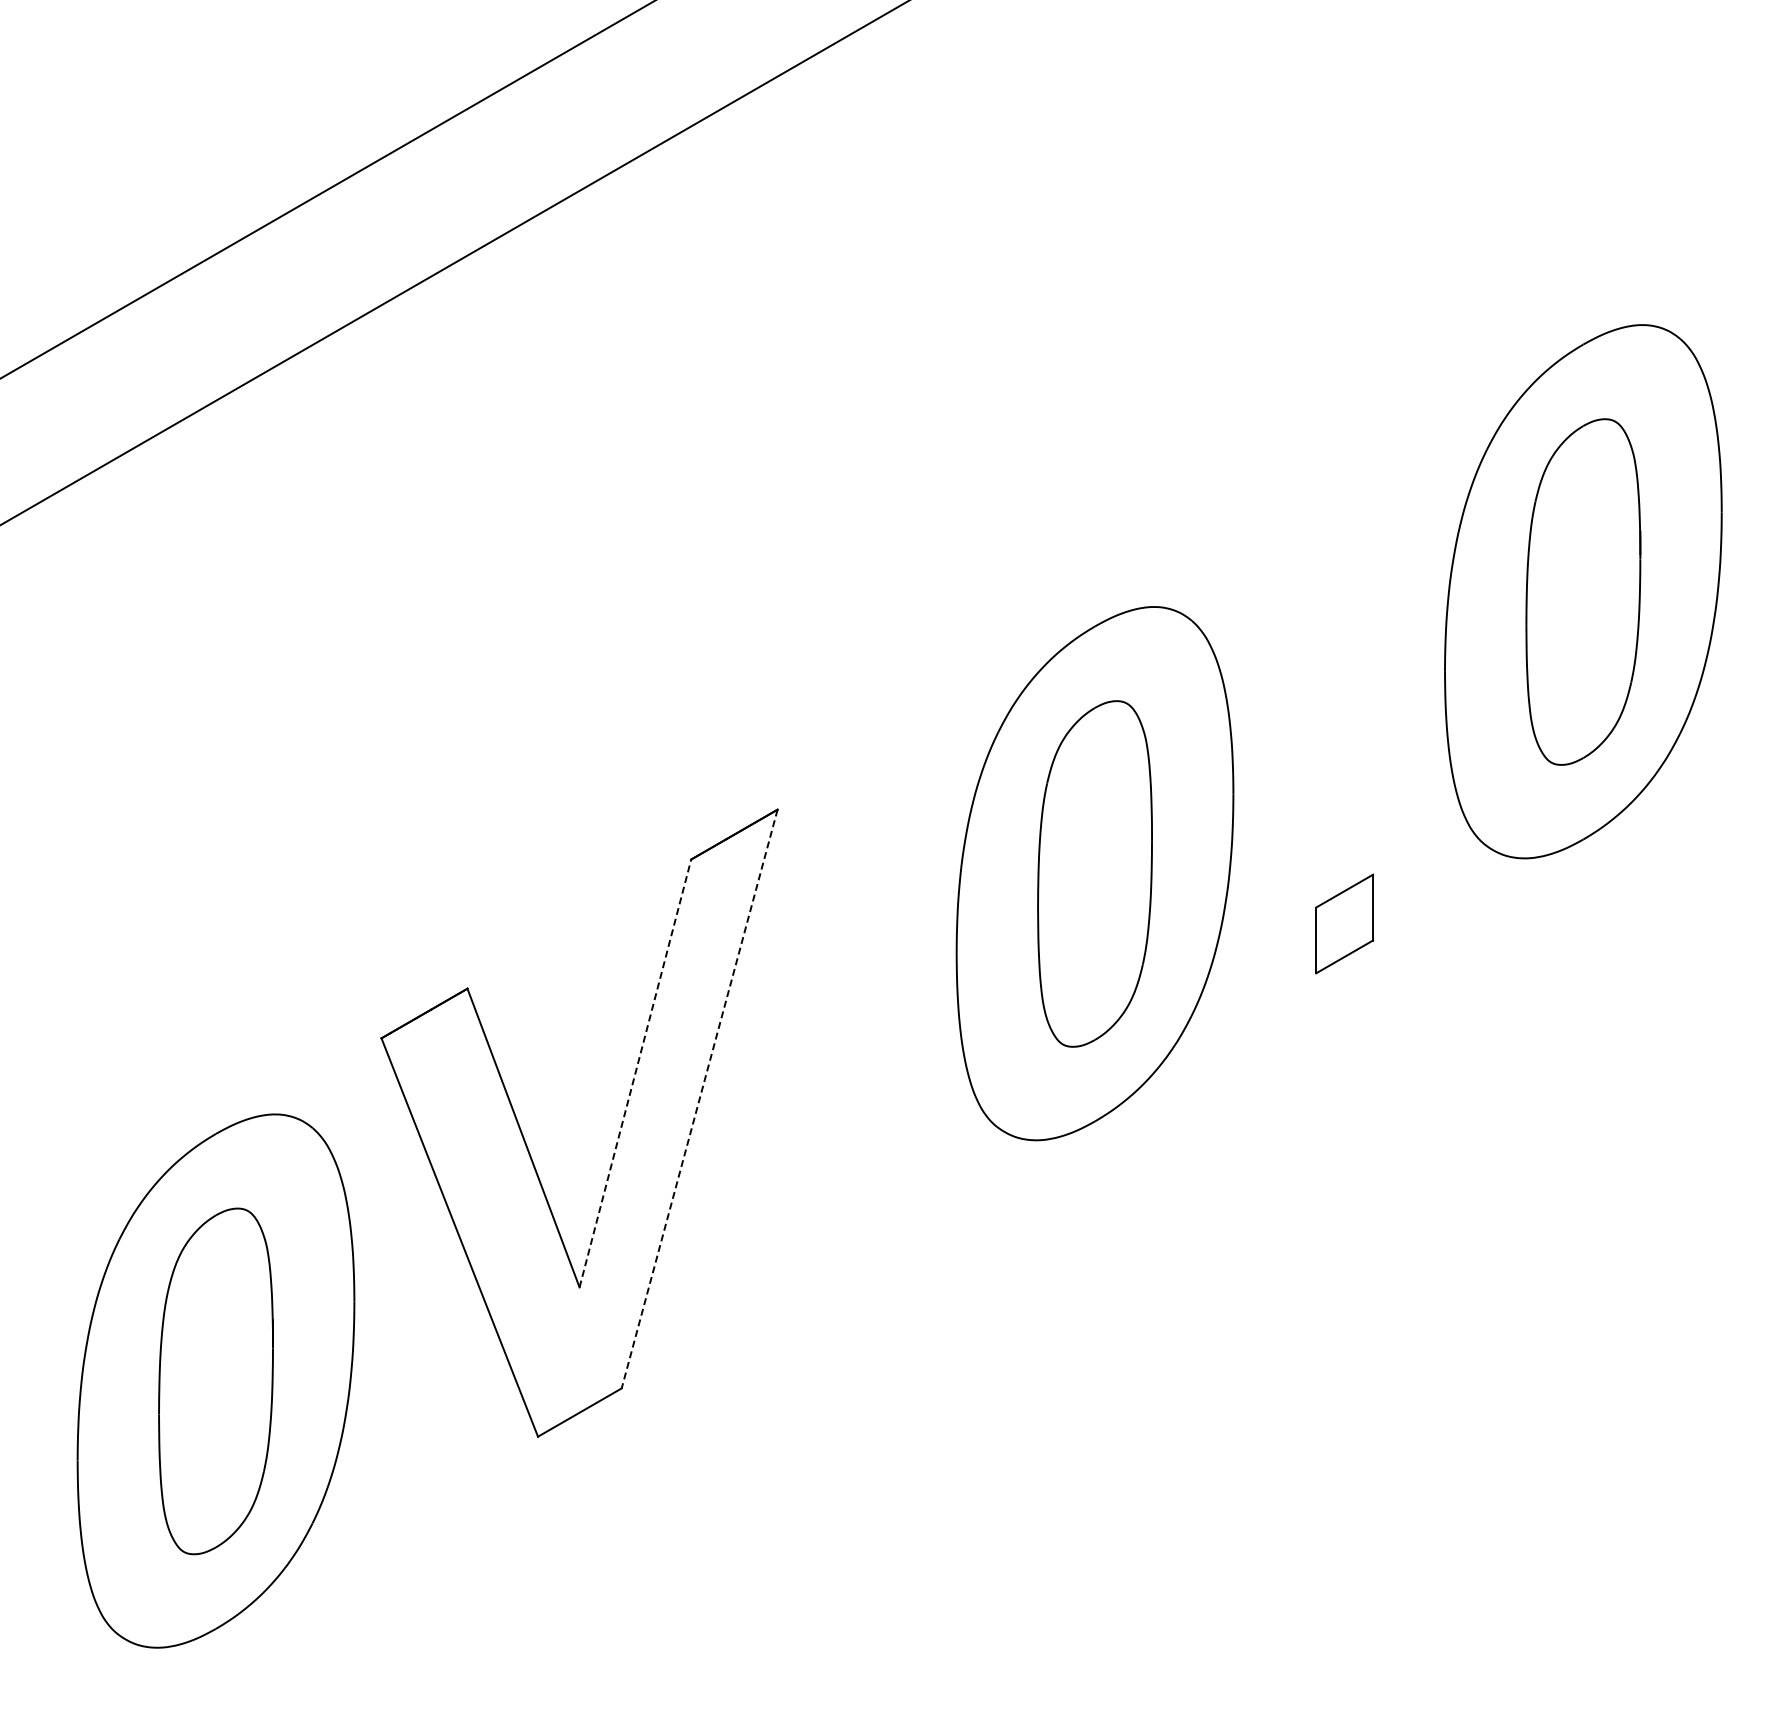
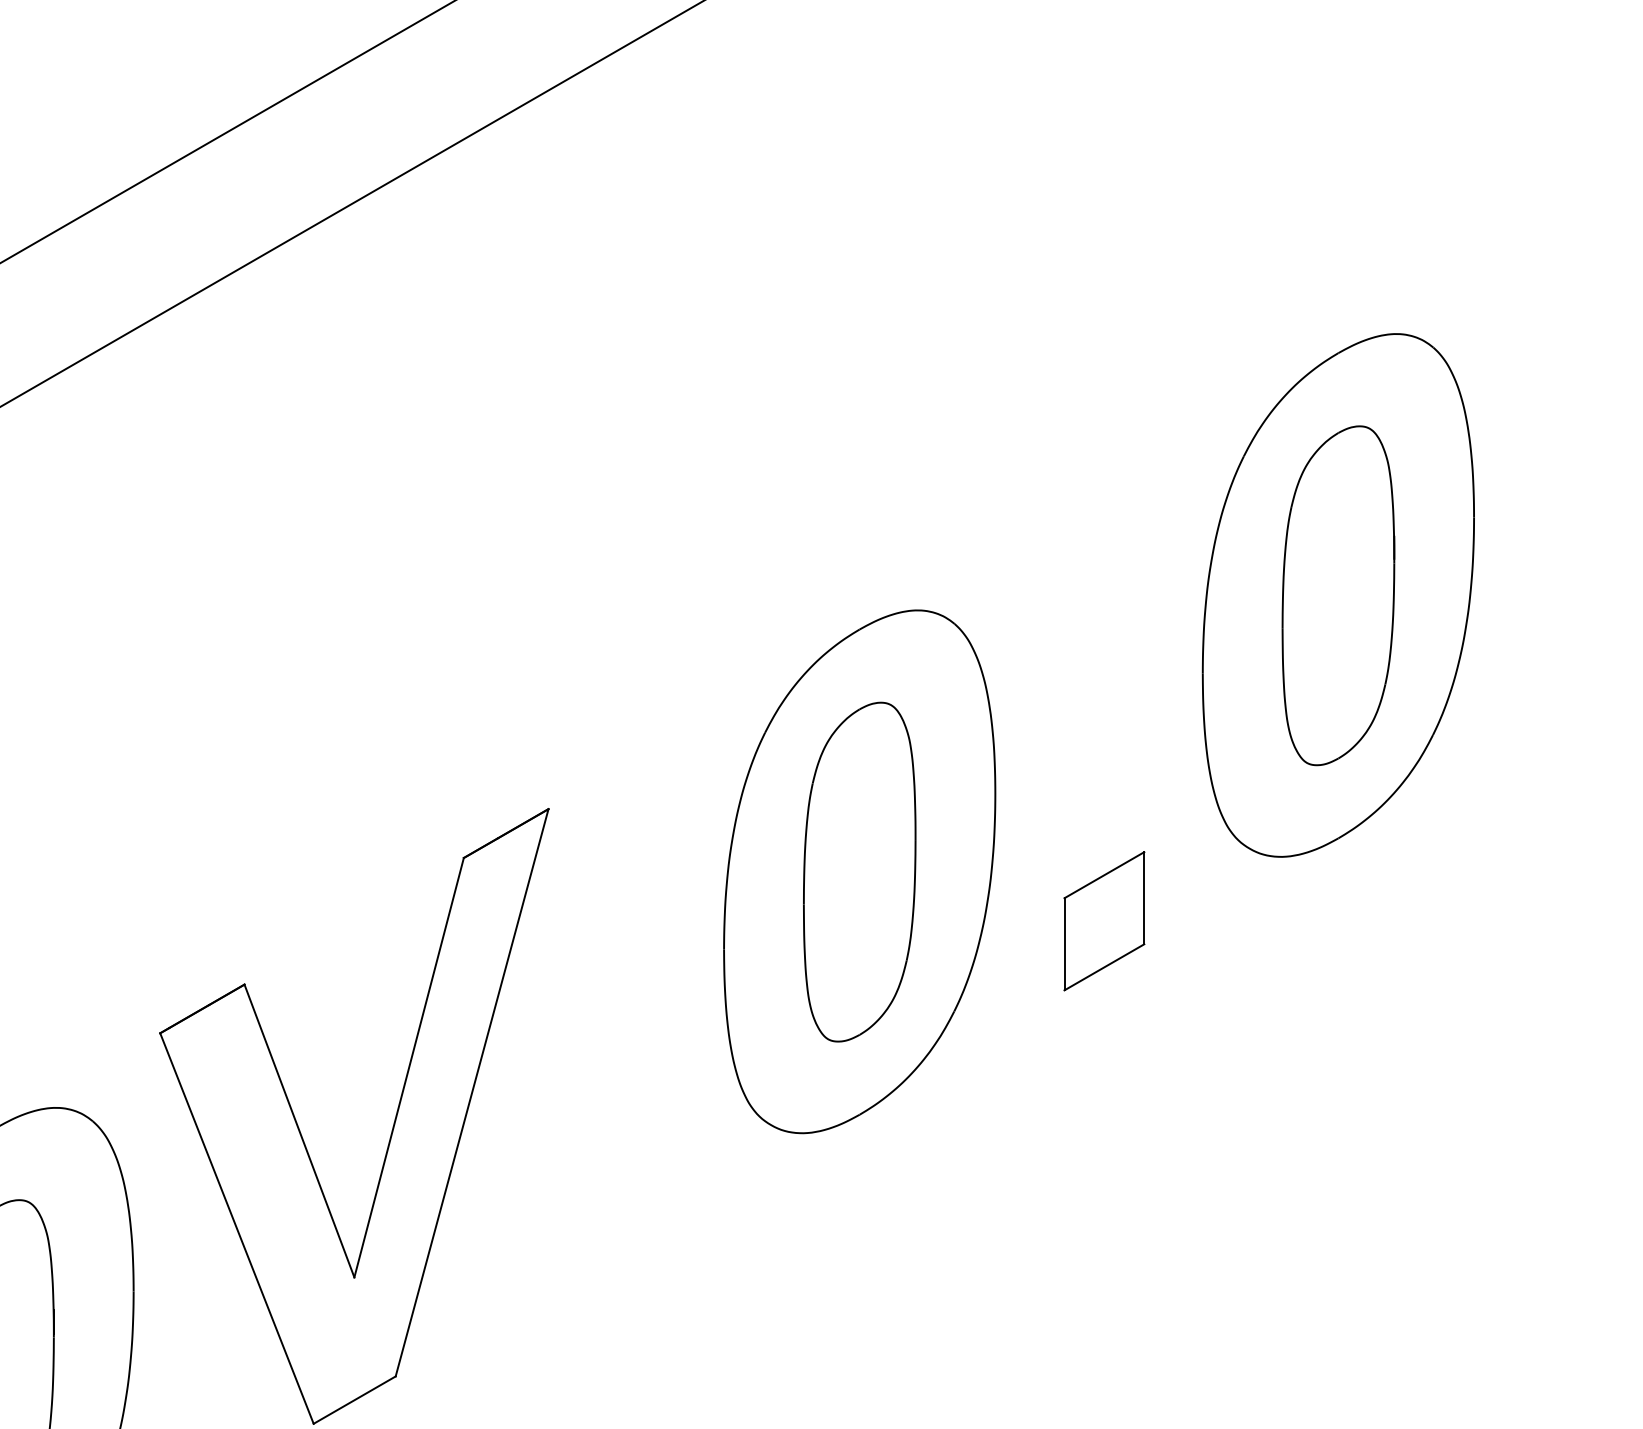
part: (1344, 923) -> (1104, 920), size x1.43
line: (635, 1073) -> (409, 1067), dashed -> solid
line: (699, 1099) -> (471, 1093), dashed -> solid

